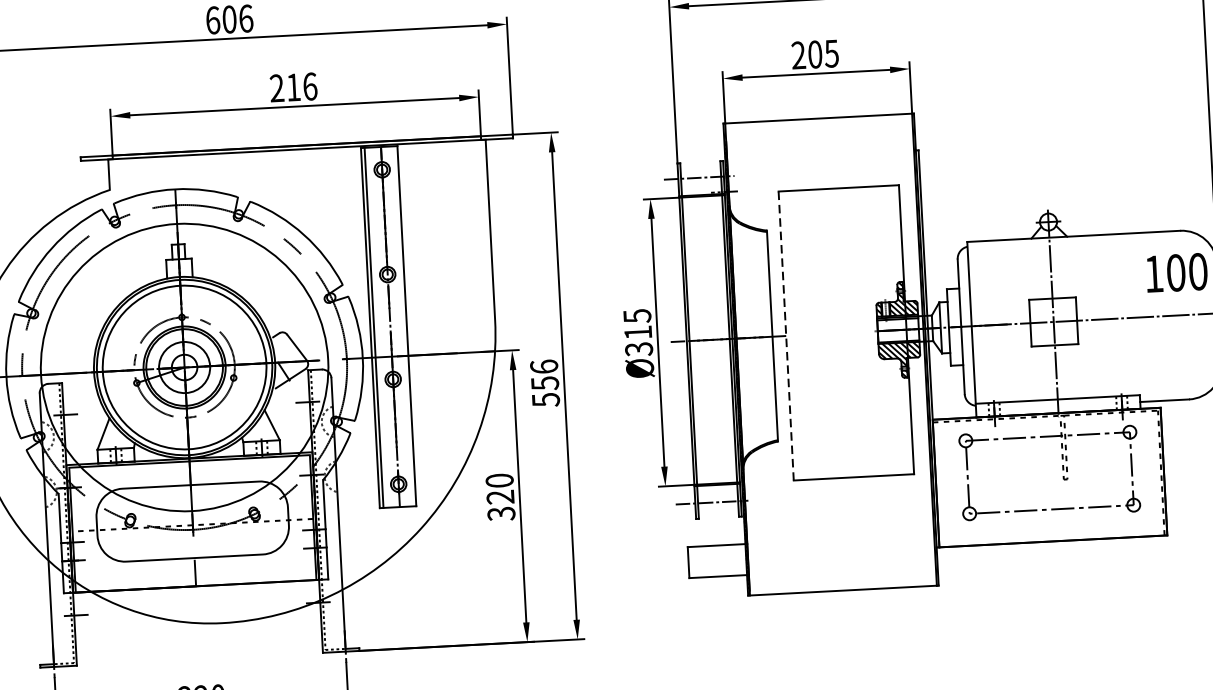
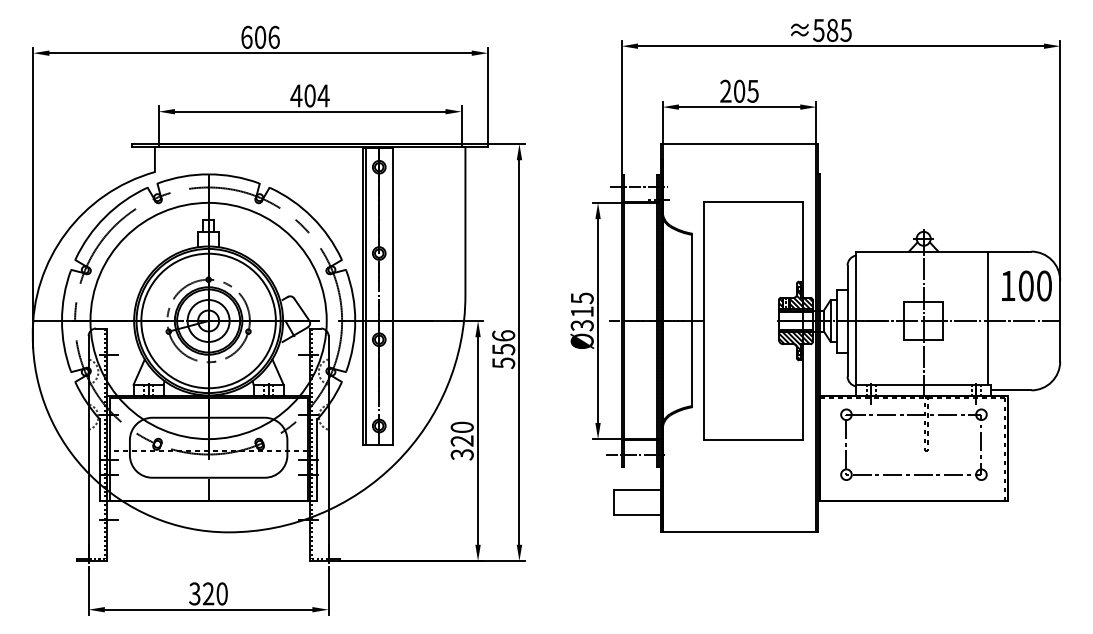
text: (292, 87) -> (309, 95), 216 -> 404
line: (1132, 313) -> (988, 317), added
line: (786, 336) -> (703, 321), dashed -> solid

